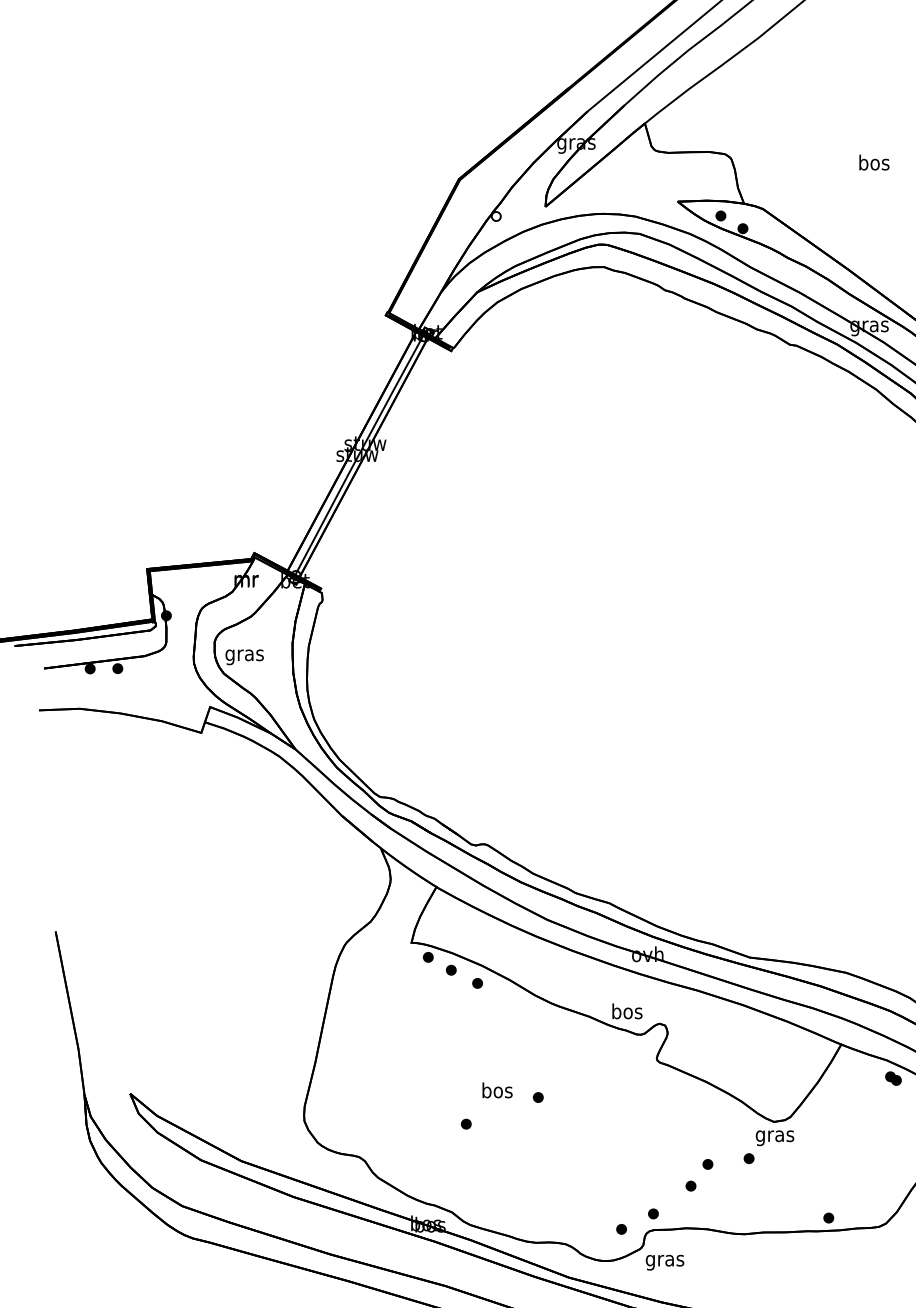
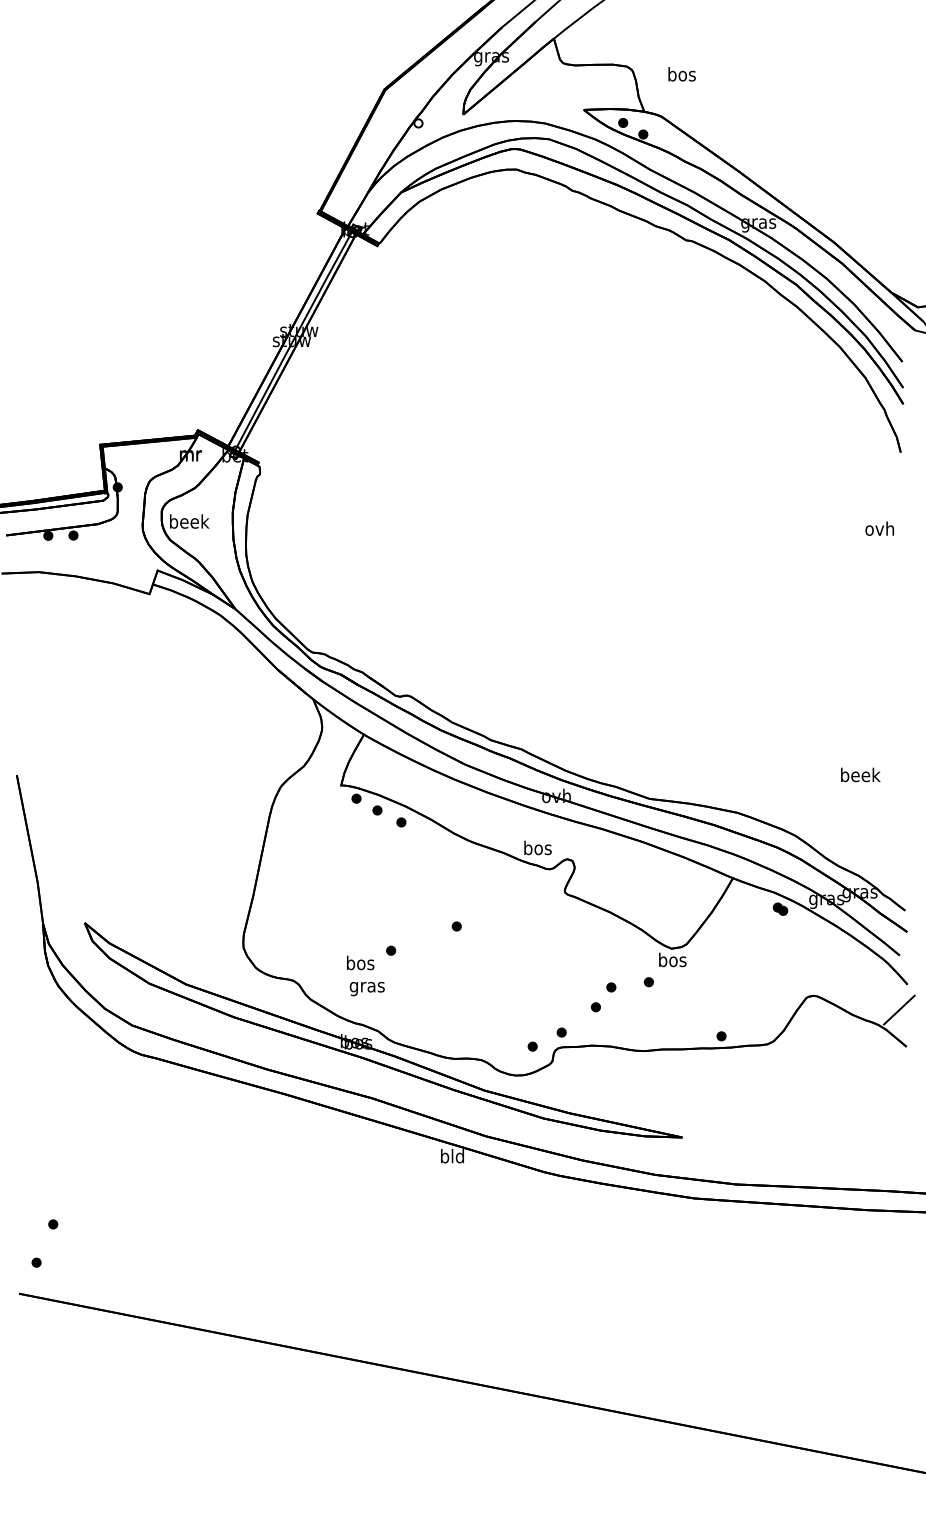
text: (873, 162) -> (681, 74), moved
text: (245, 655) -> (189, 523), gras -> beek
text: (497, 1089) -> (360, 962), moved
text: (774, 1135) -> (672, 961), gras -> bos
text: (664, 1263) -> (366, 989), moved

